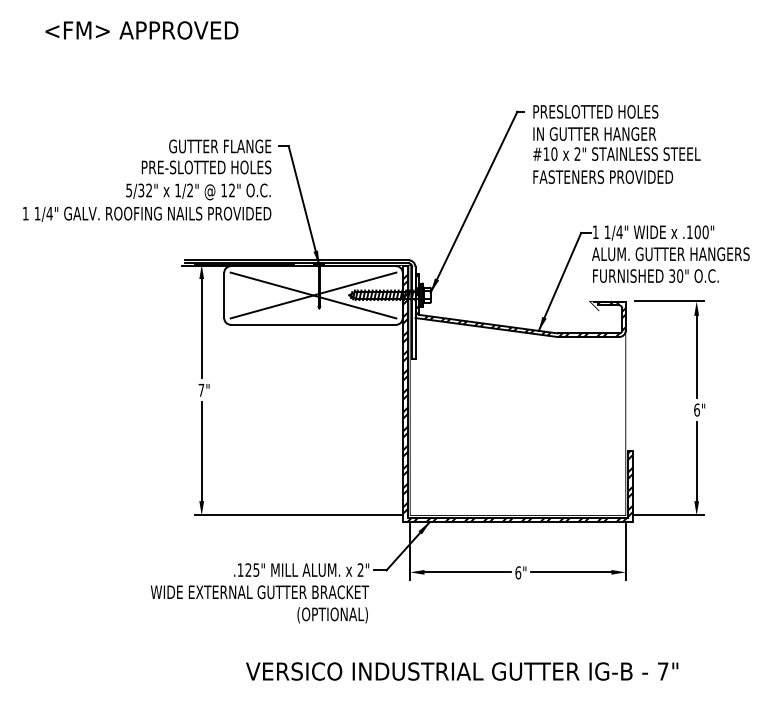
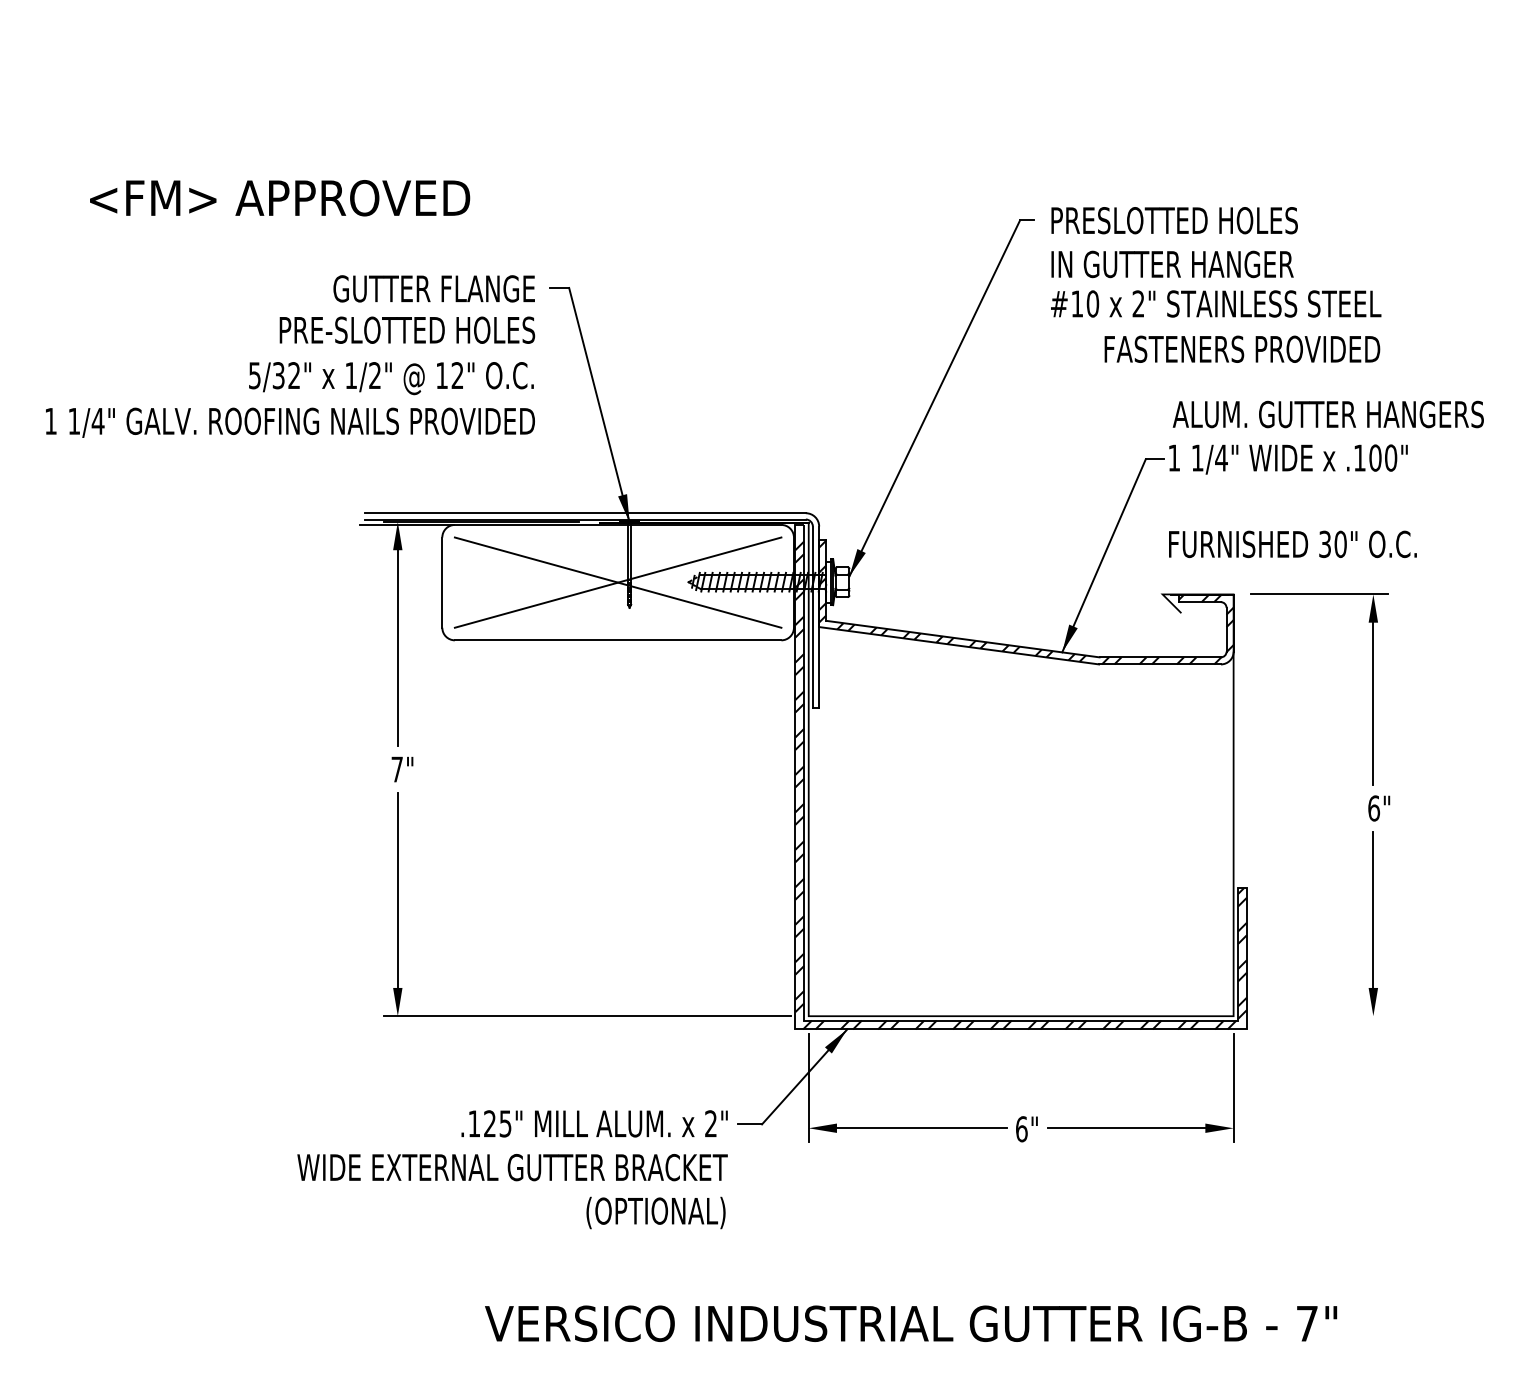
text: (141, 30) -> (279, 198), moved
text: (603, 176) -> (1242, 348), moved
text: (670, 254) -> (1327, 415), moved
line: (668, 515) -> (1317, 1016), removed

